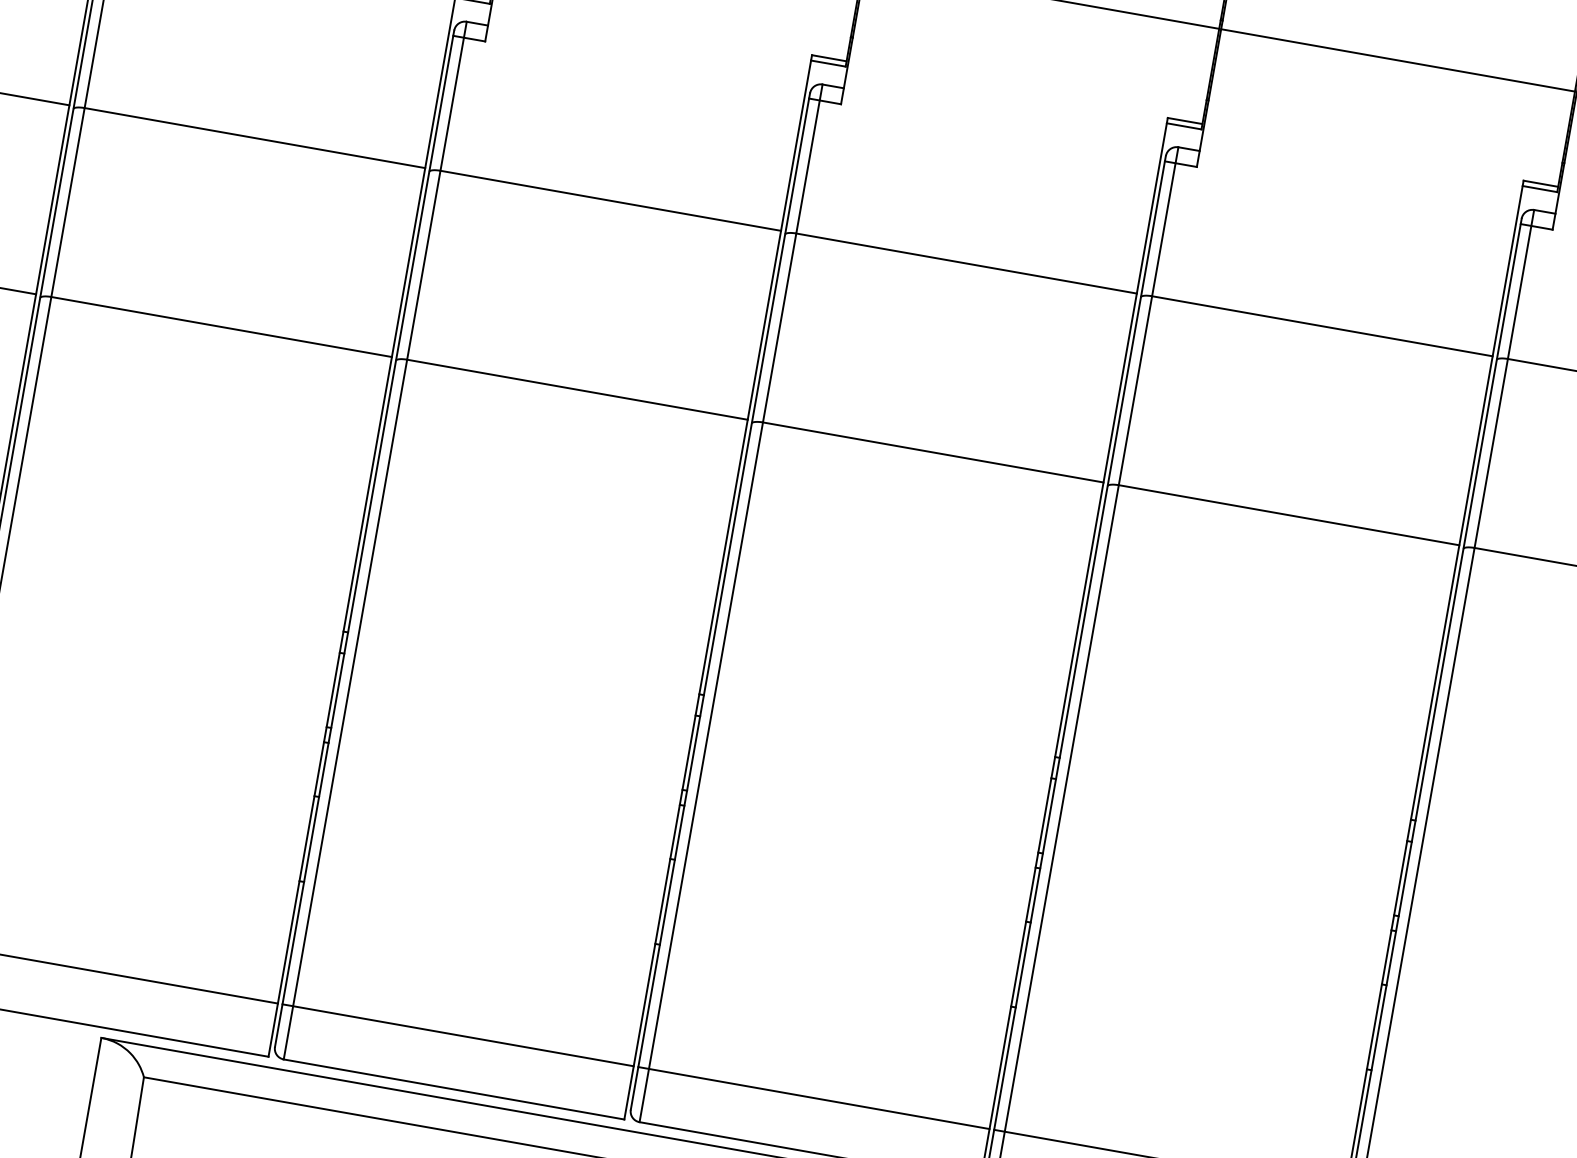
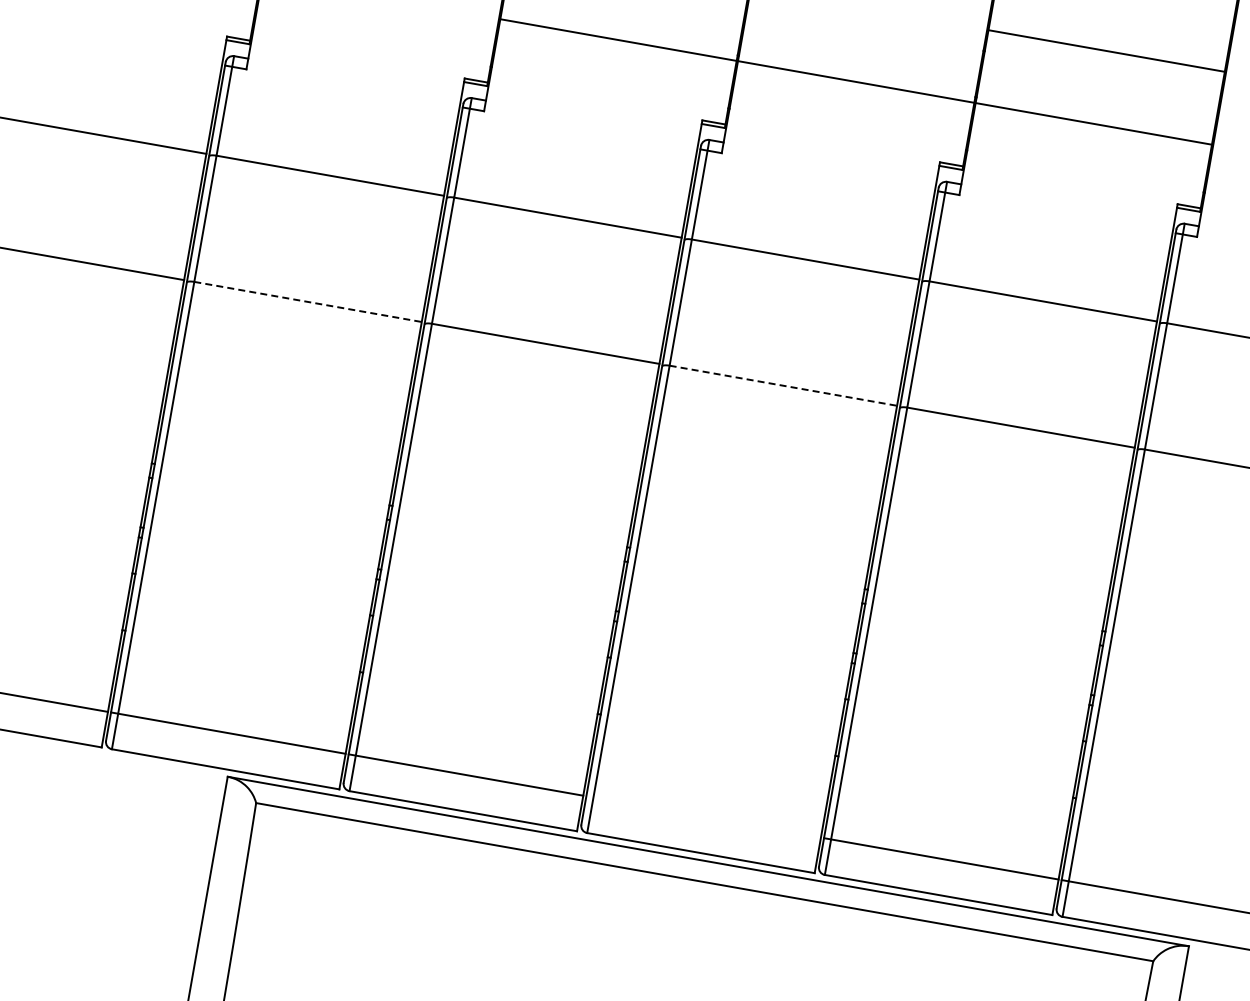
line: (222, 327) -> (308, 302), solid -> dashed
line: (933, 452) -> (783, 385), solid -> dashed
line: (813, 1097) -> (703, 816), removed

